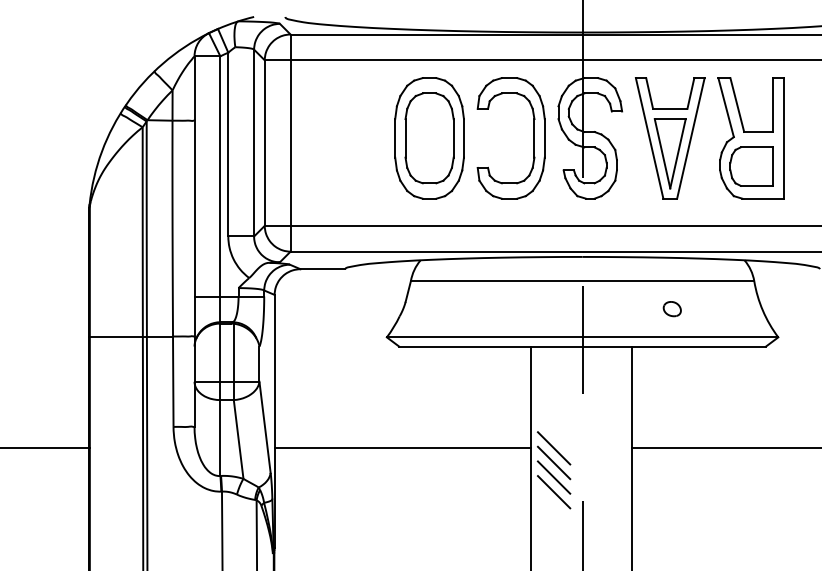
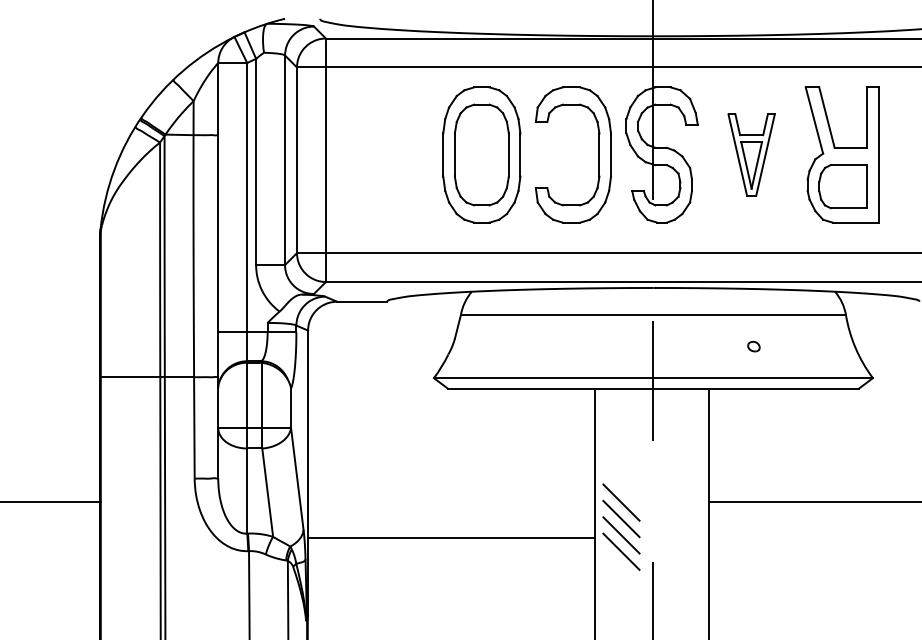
part: (669, 138) -> (750, 155), size x0.6
part: (671, 309) -> (753, 346), size x0.6
line: (402, 447) -> (451, 537), moved

